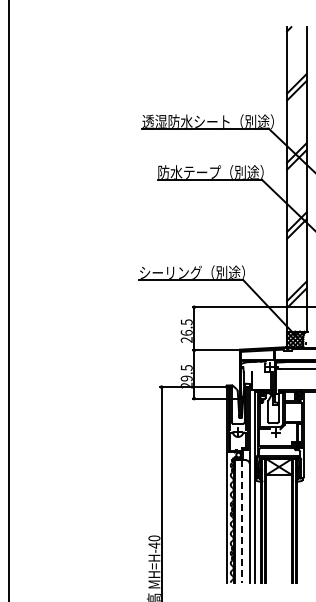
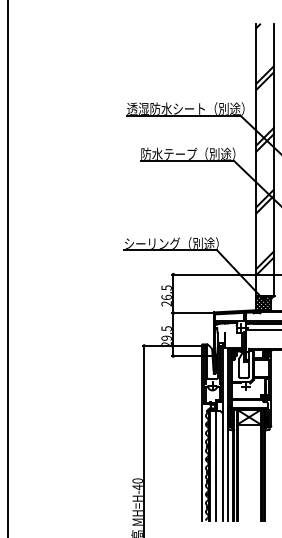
line: (241, 522) -> (215, 466), dashed -> solid

